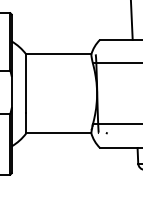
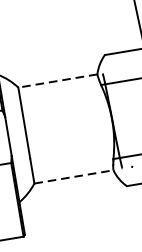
line: (58, 54) -> (57, 81), solid -> dashed
line: (58, 133) -> (73, 177), solid -> dashed

